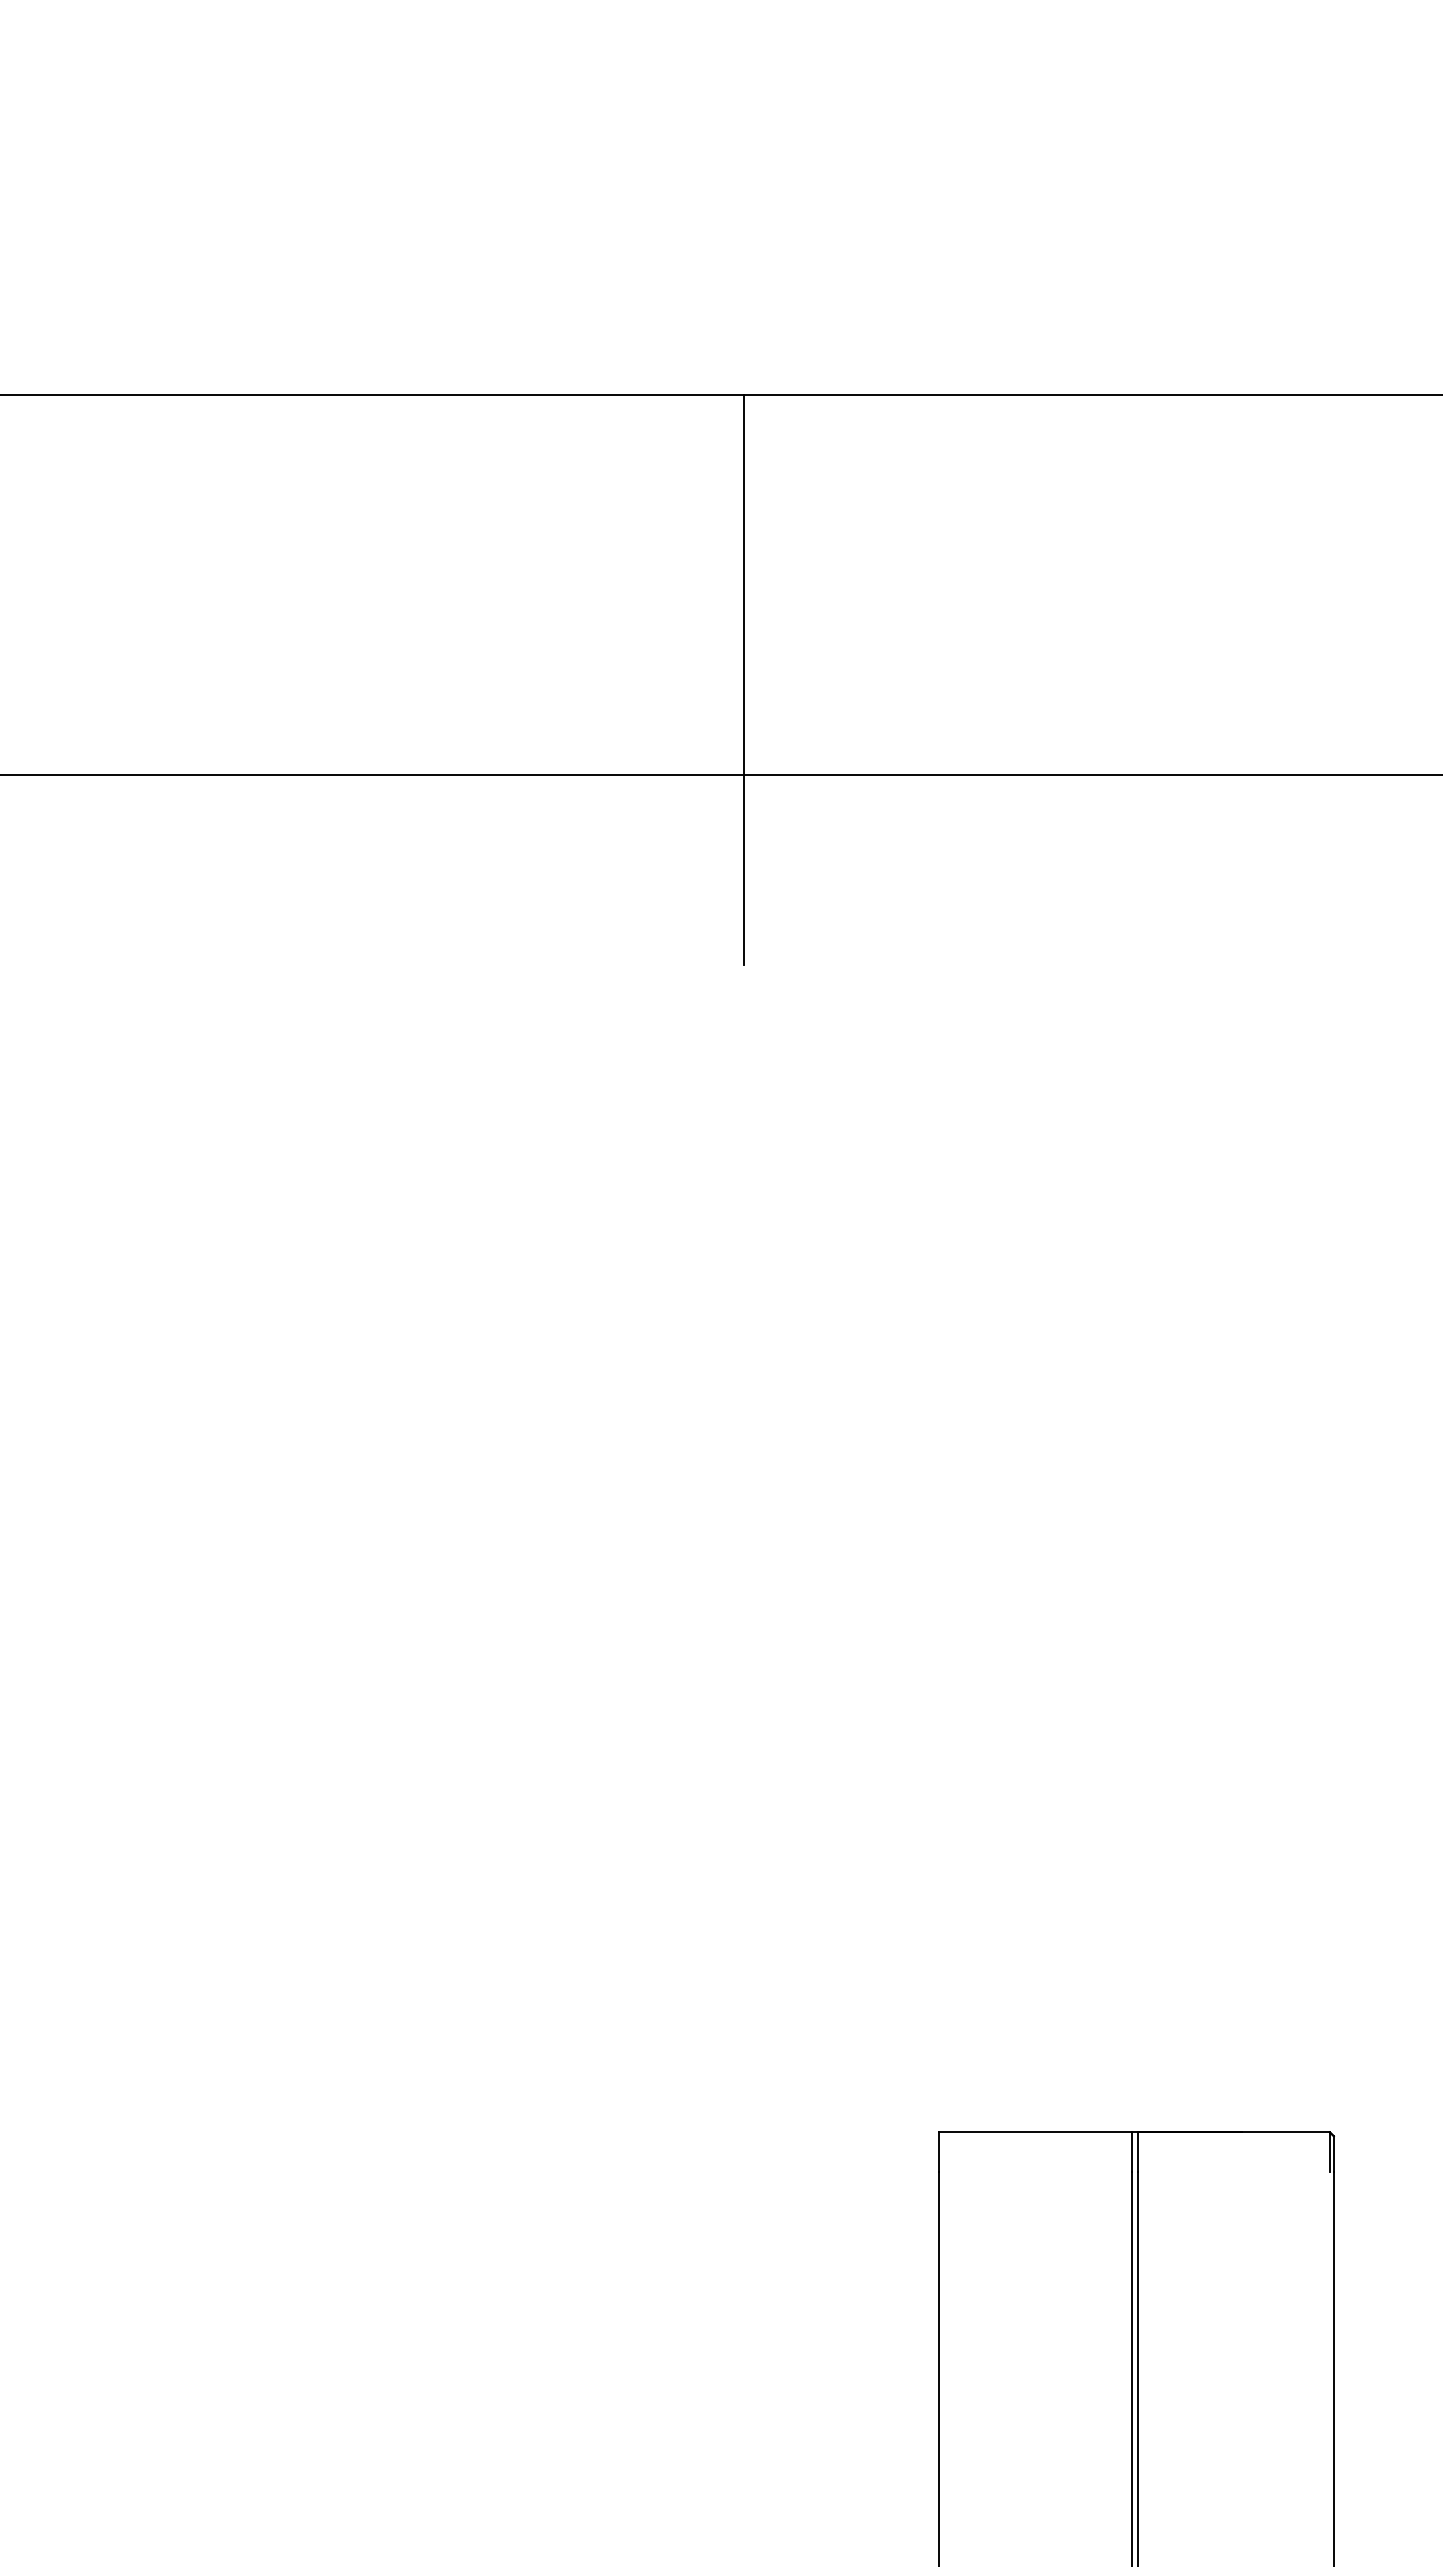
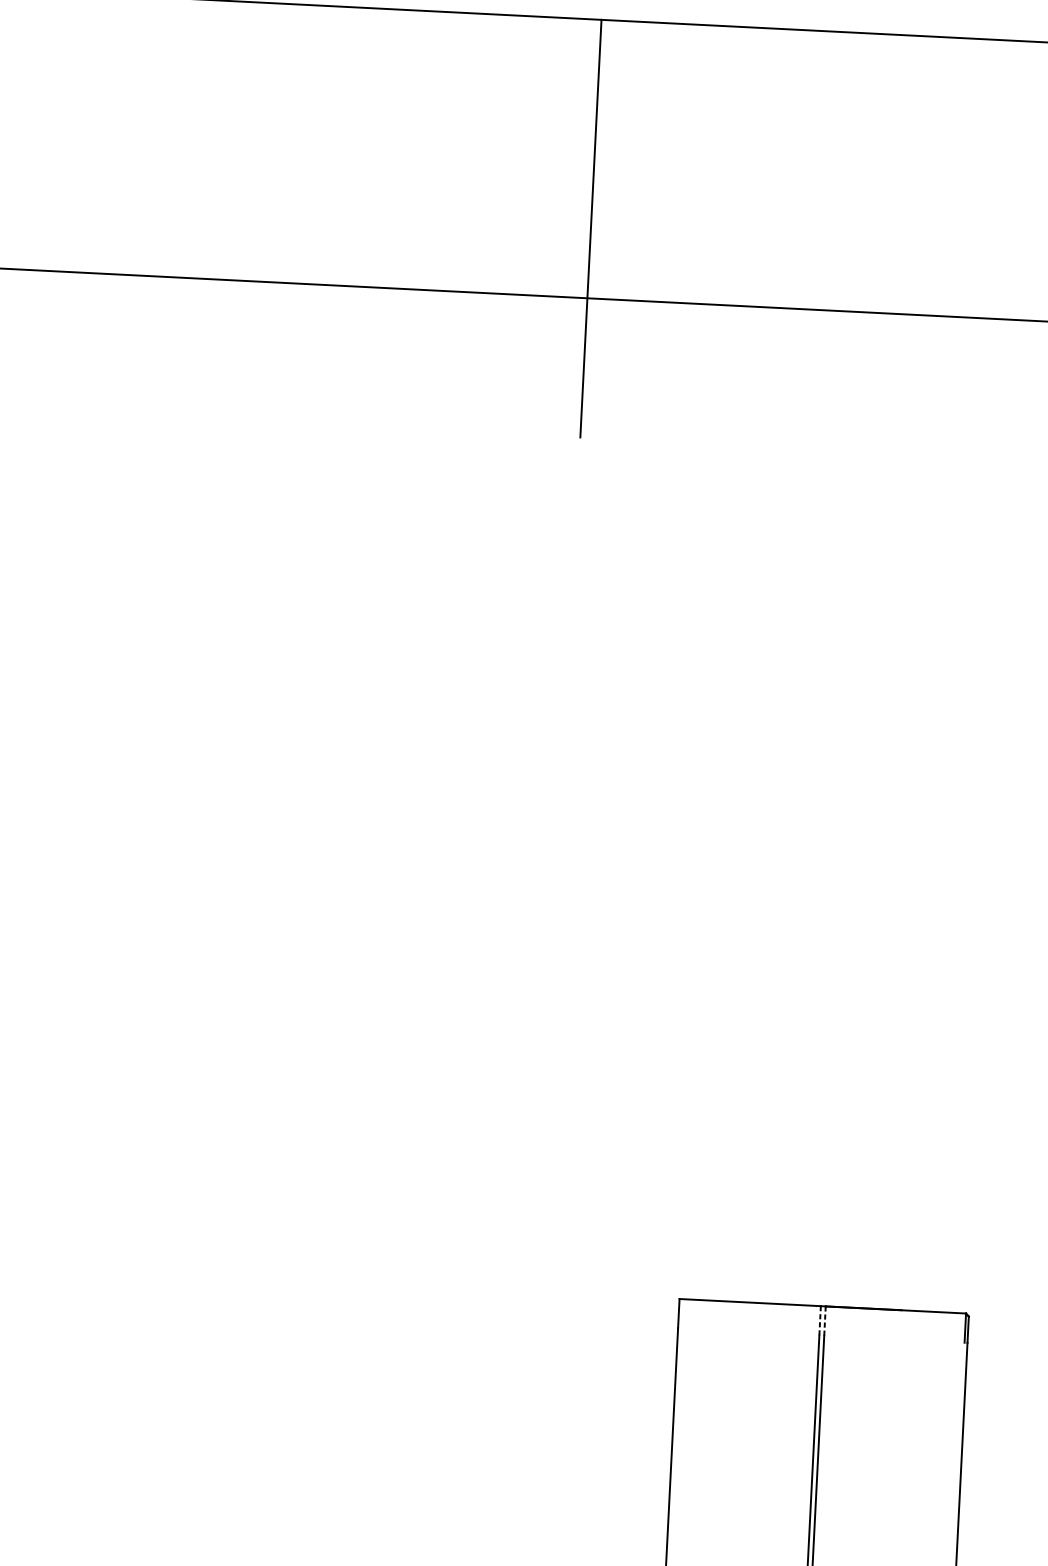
line: (1131, 2152) -> (820, 1320), solid -> dashed
line: (1138, 2152) -> (825, 1321), solid -> dashed

